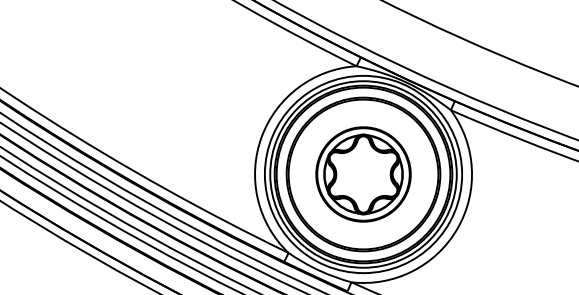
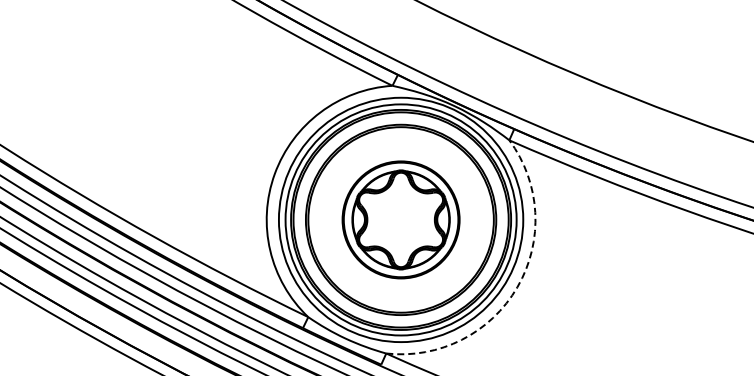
arc: (457, 229) -> (517, 287), solid -> dashed

